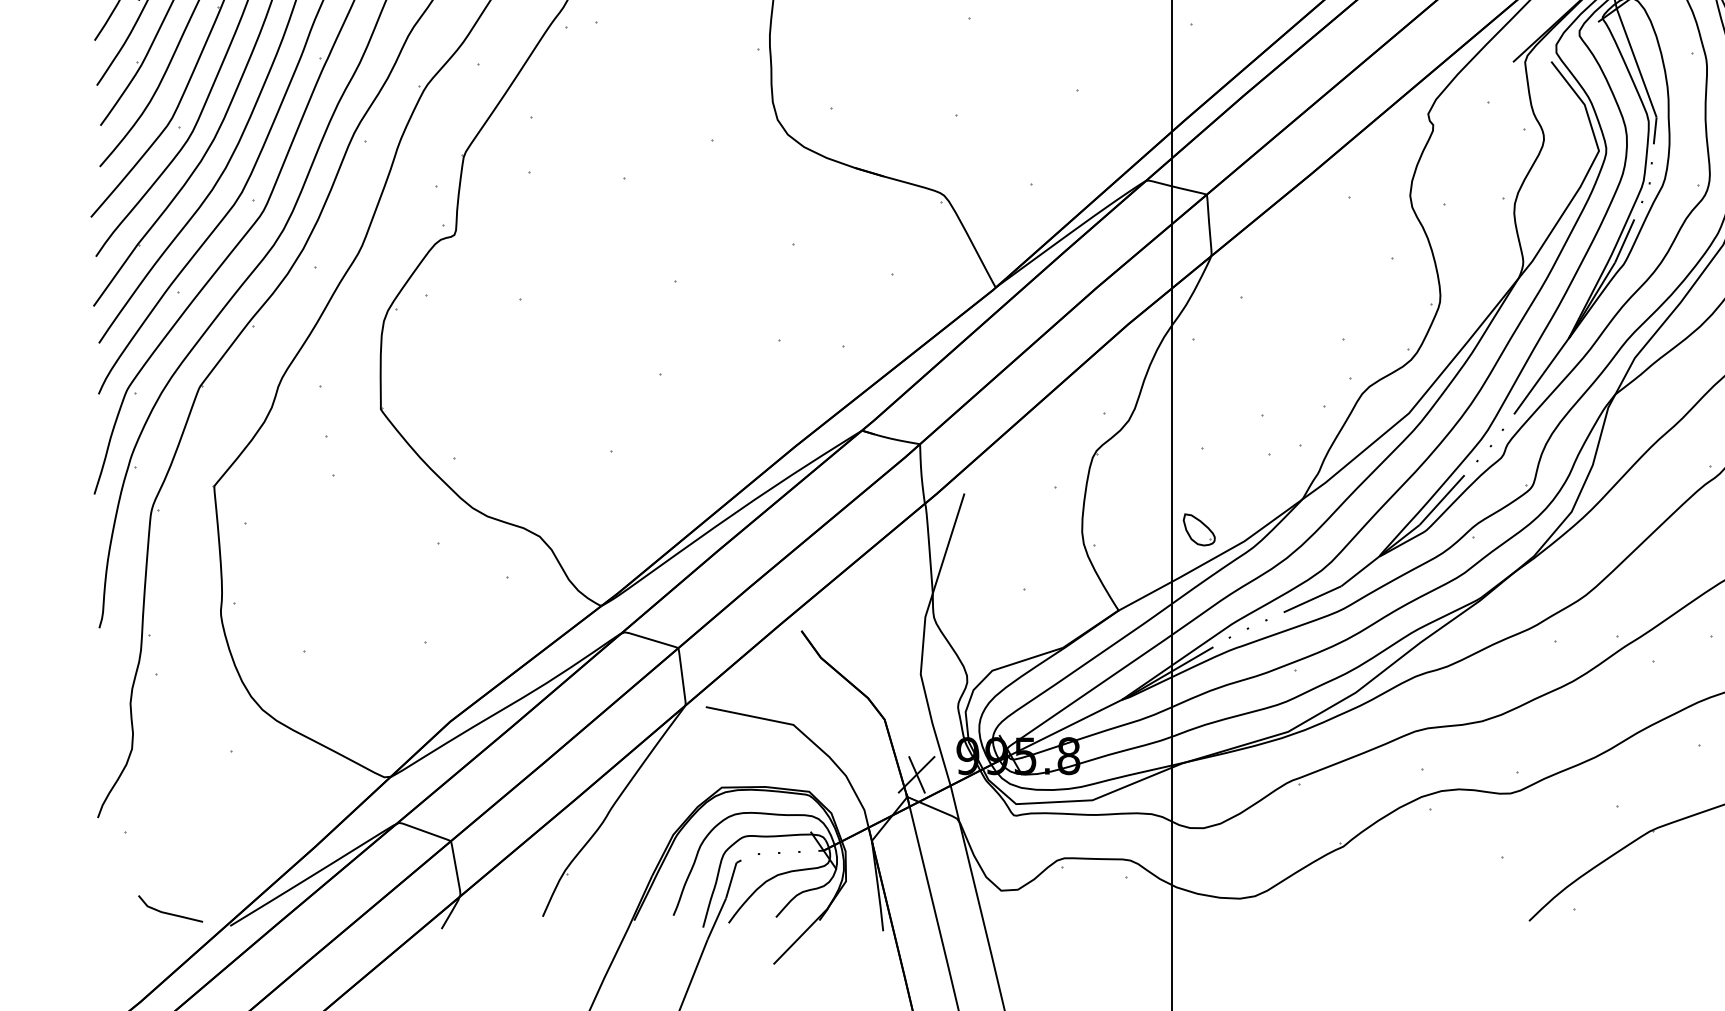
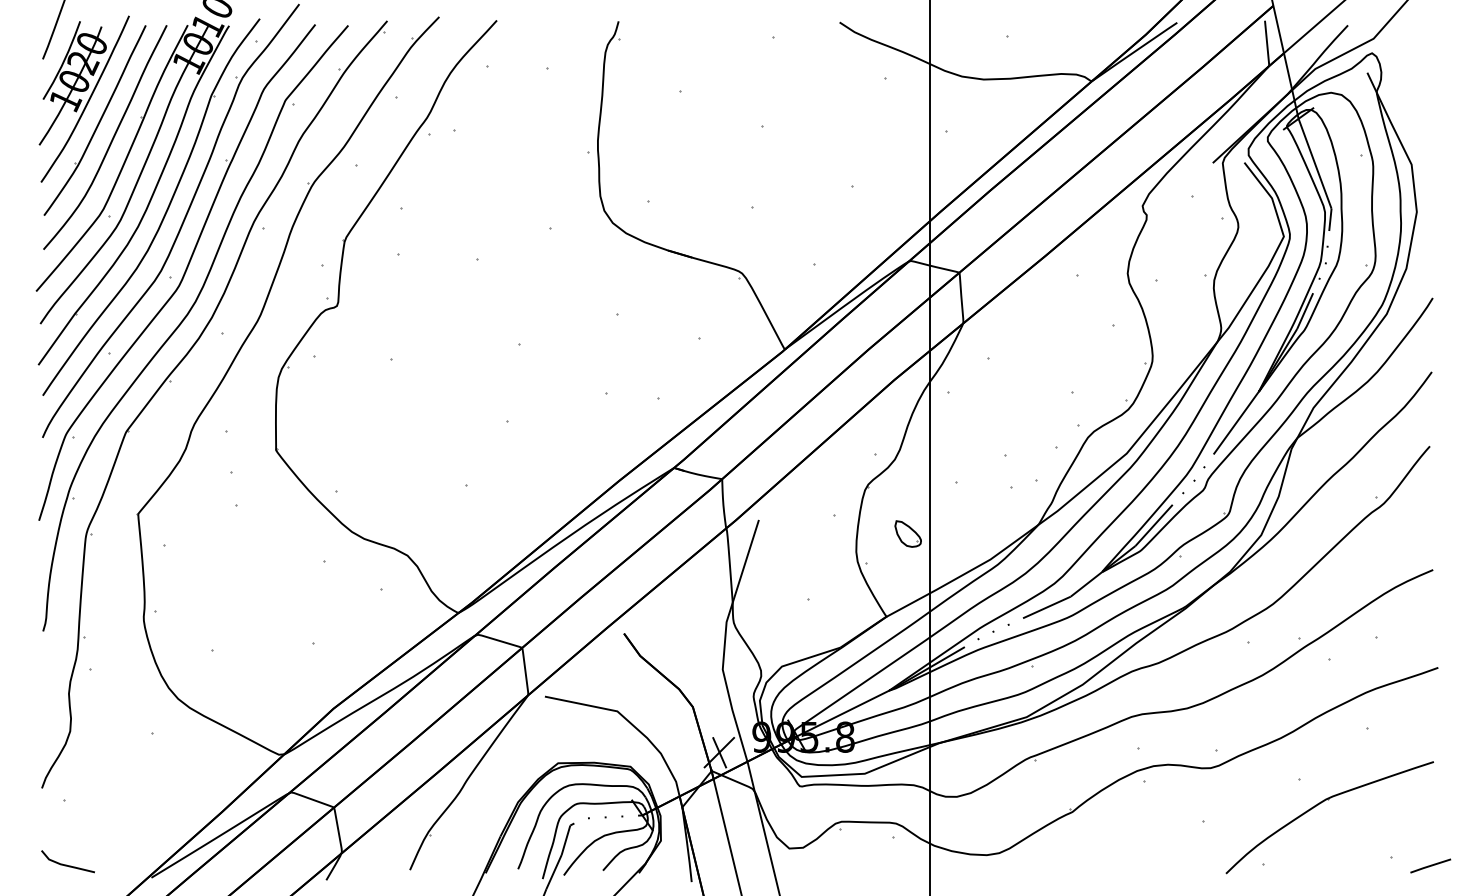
part: (1198, 529) -> (907, 533), moved
line: (168, 912) -> (66, 864), moved

